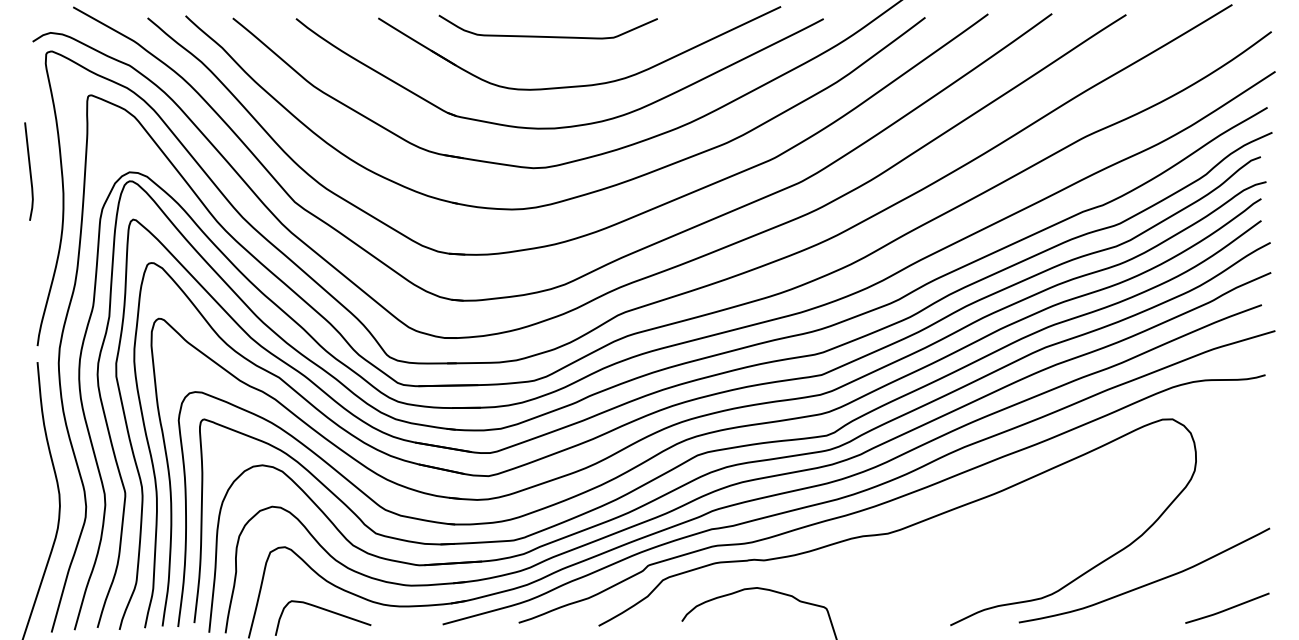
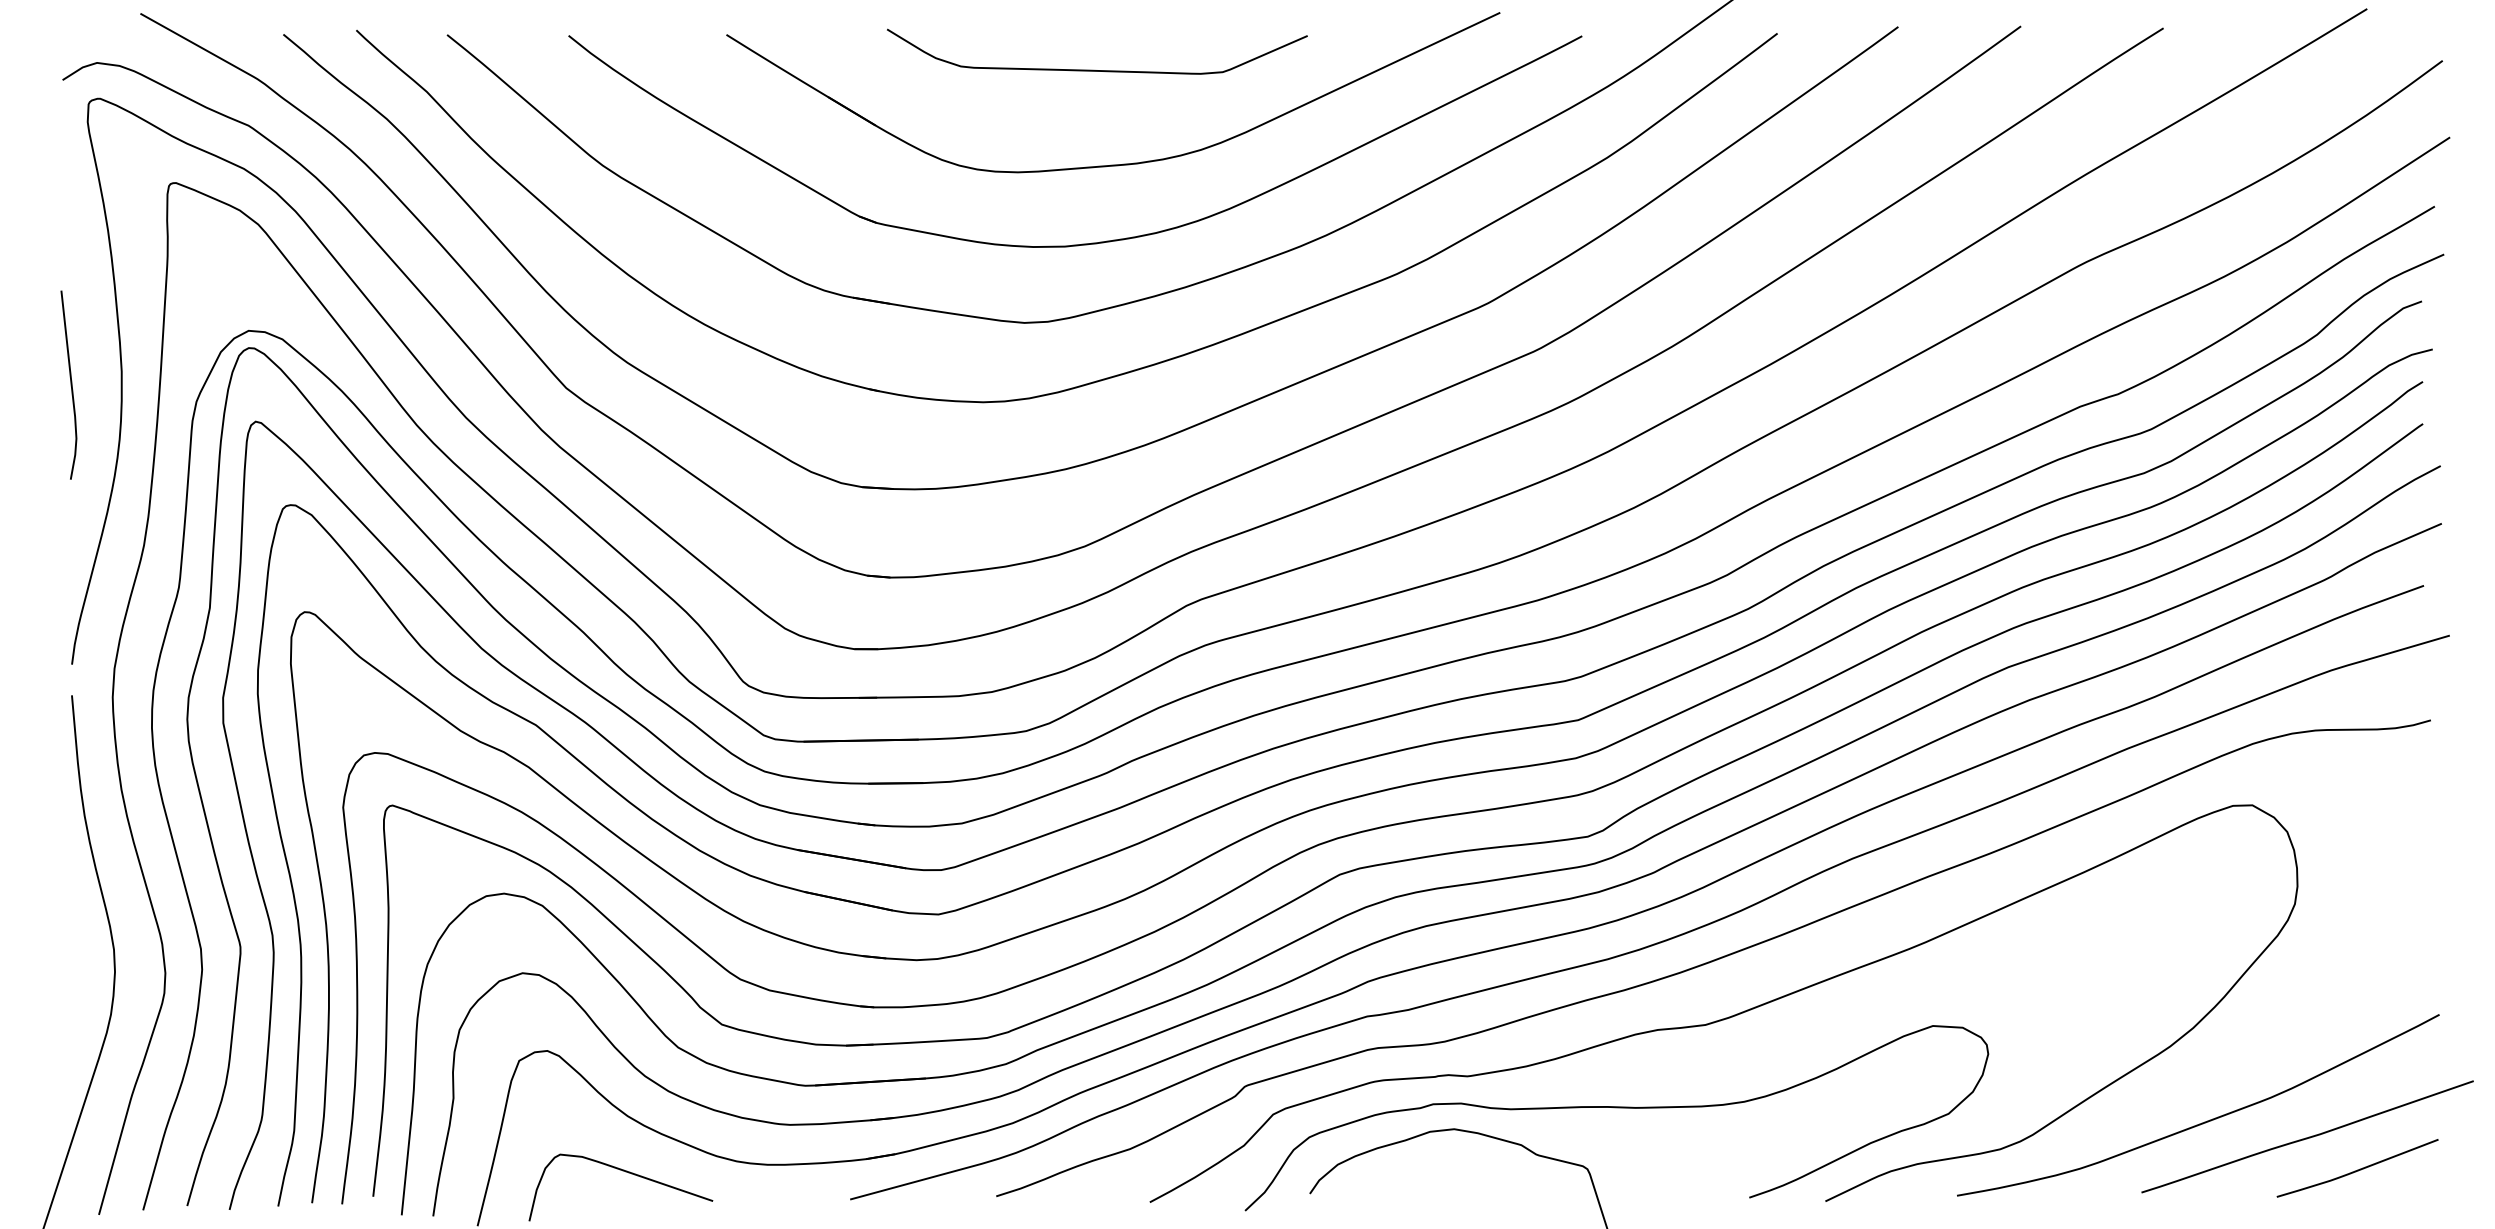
curve: (547, 36) -> (1095, 69), moved
curve: (29, 171) -> (69, 384), moved
curve: (841, 577) -> (1616, 1109), added
line: (1200, 591) -> (2305, 1136), added

